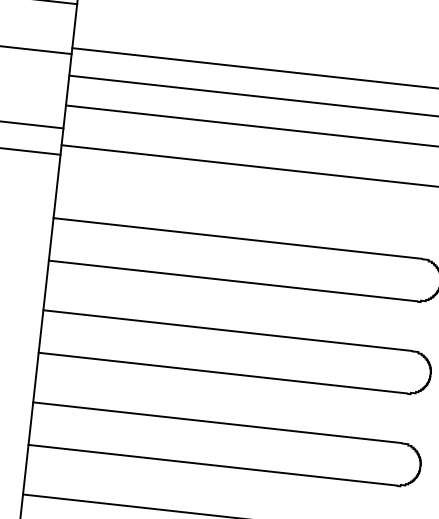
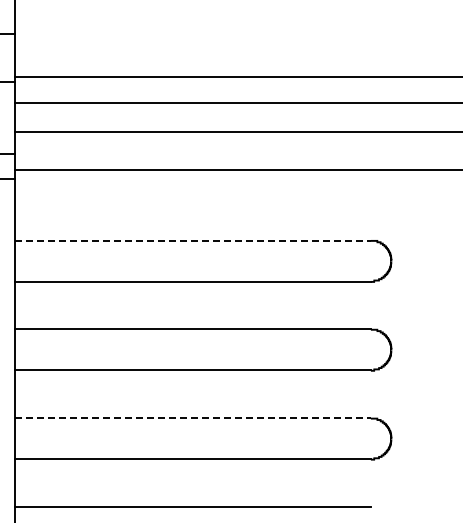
line: (238, 238) -> (193, 240), solid -> dashed
line: (217, 423) -> (193, 418), solid -> dashed

